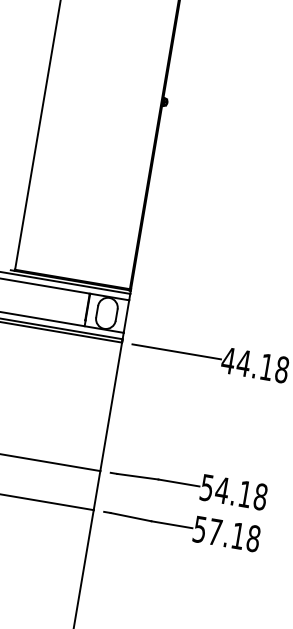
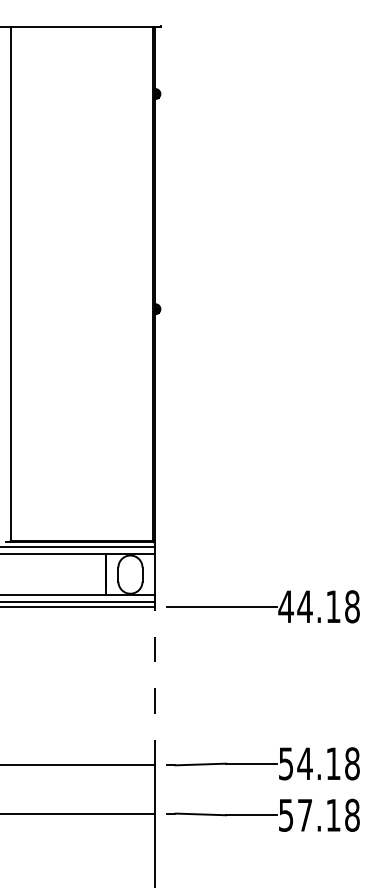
line: (111, 406) -> (154, 685), solid -> dashed

